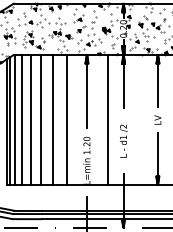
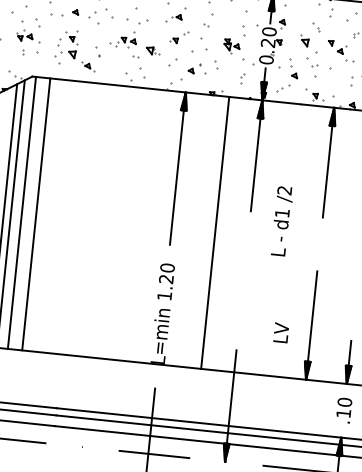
line: (30, 119) -> (53, 215), removed
line: (41, 119) -> (76, 217), removed
line: (53, 119) -> (101, 220), removed
line: (66, 119) -> (129, 222), removed
text: (157, 119) -> (280, 331), moved
text: (123, 140) -> (281, 219), moved

